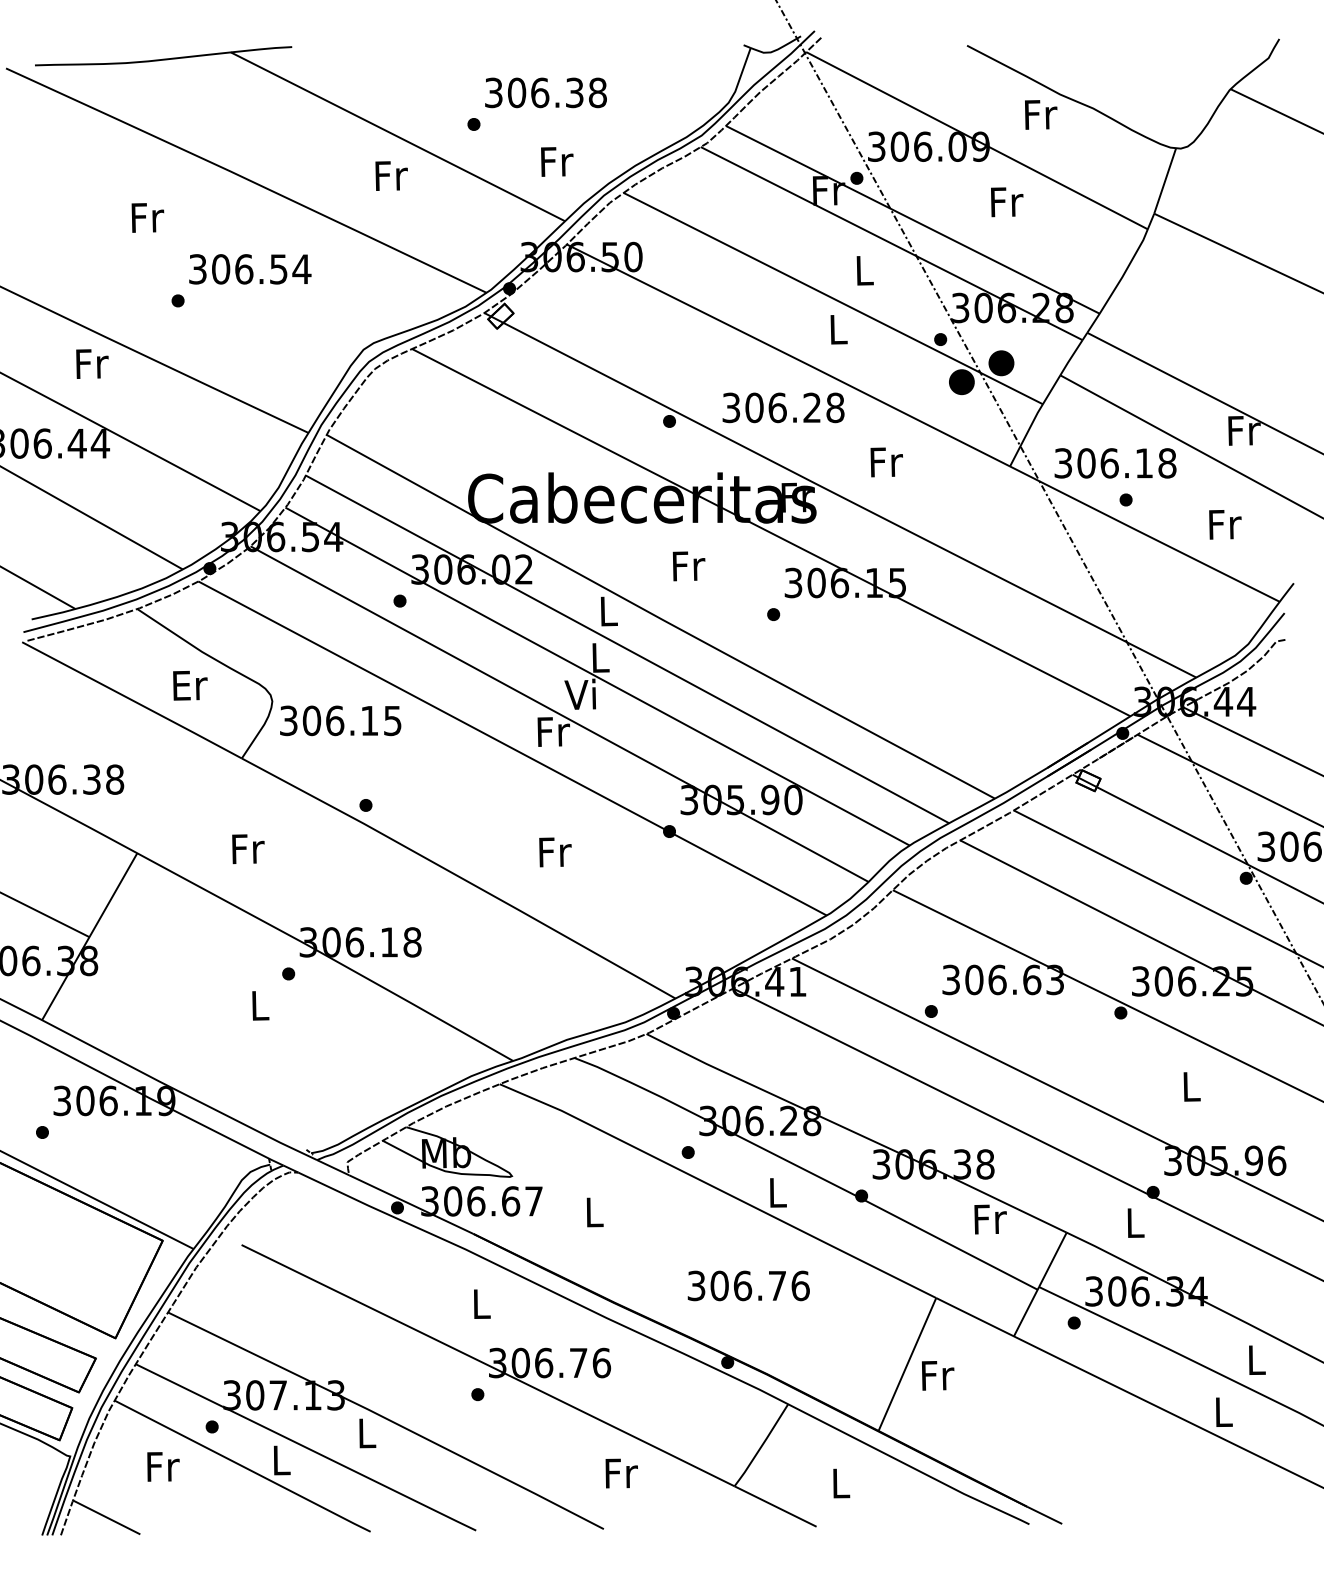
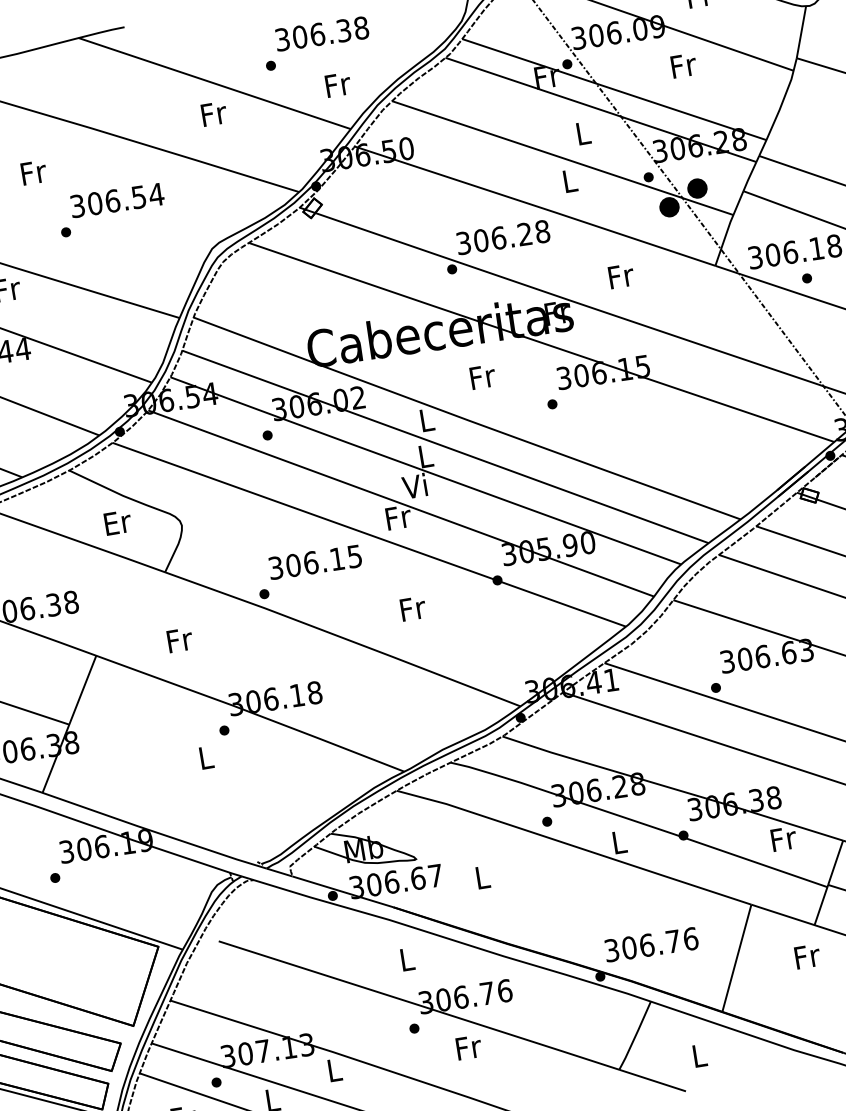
text: (783, 407) -> (503, 237), moved
text: (340, 720) -> (315, 562), moved
text: (748, 1285) -> (651, 944), moved
text: (938, 1375) -> (807, 956), moved
text: (621, 1473) -> (468, 1047), moved

